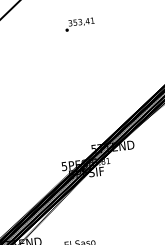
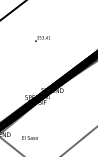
text: (79, 23) -> (42, 38), moved

